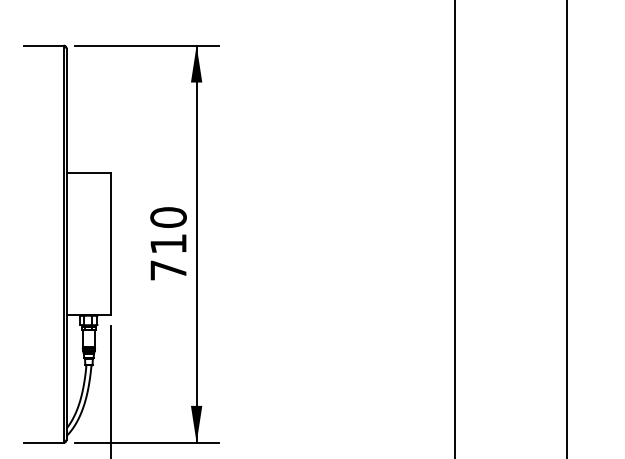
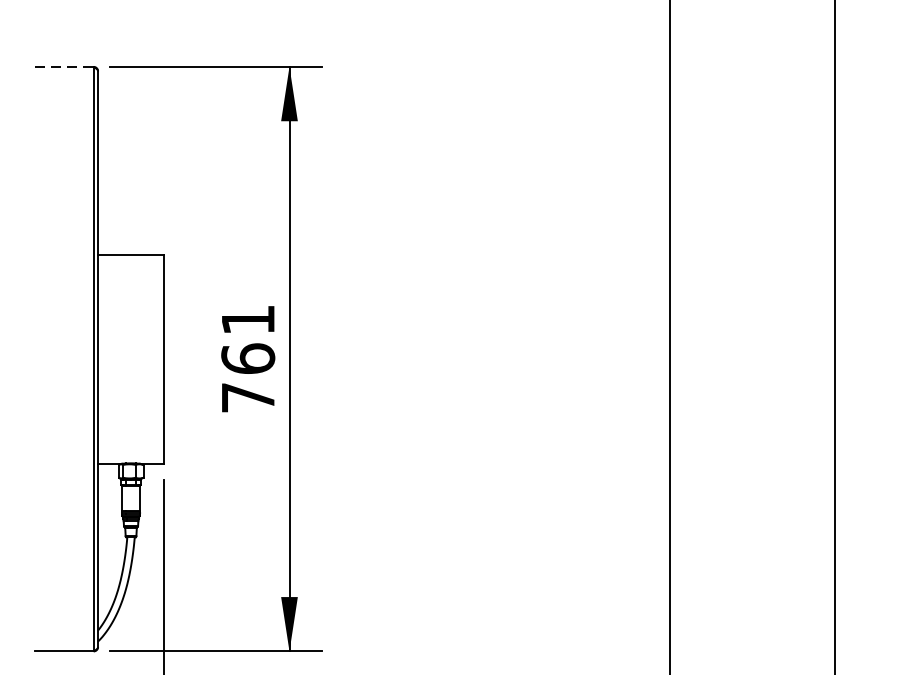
line: (43, 45) -> (64, 66), solid -> dashed
text: (168, 230) -> (248, 338), 710 -> 761

